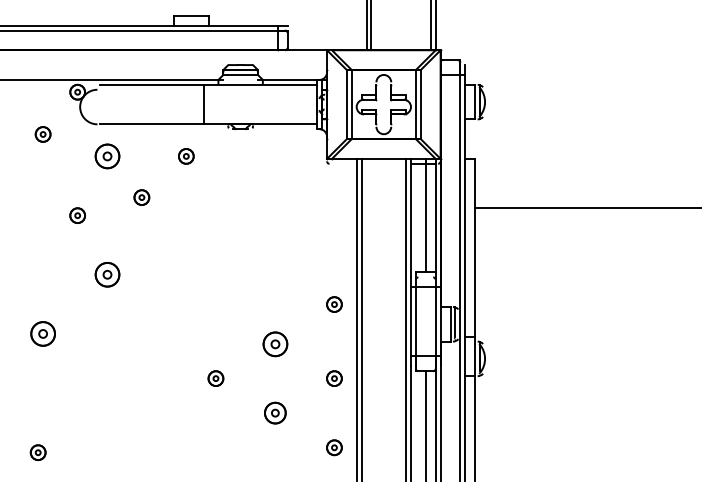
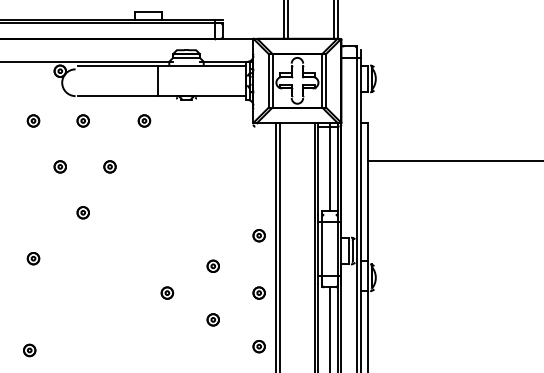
part: (43, 133) -> (33, 120), moved
part: (106, 155) -> (82, 120), size x0.62
part: (141, 197) -> (109, 166), moved
part: (106, 274) -> (82, 212), size x0.62
part: (43, 333) -> (33, 258), size x0.62
part: (274, 342) -> (212, 265), size x0.62
part: (274, 412) -> (212, 319), size x0.71

